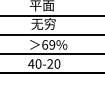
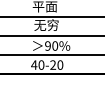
text: (48, 44) -> (51, 45), 69% -> 90%

